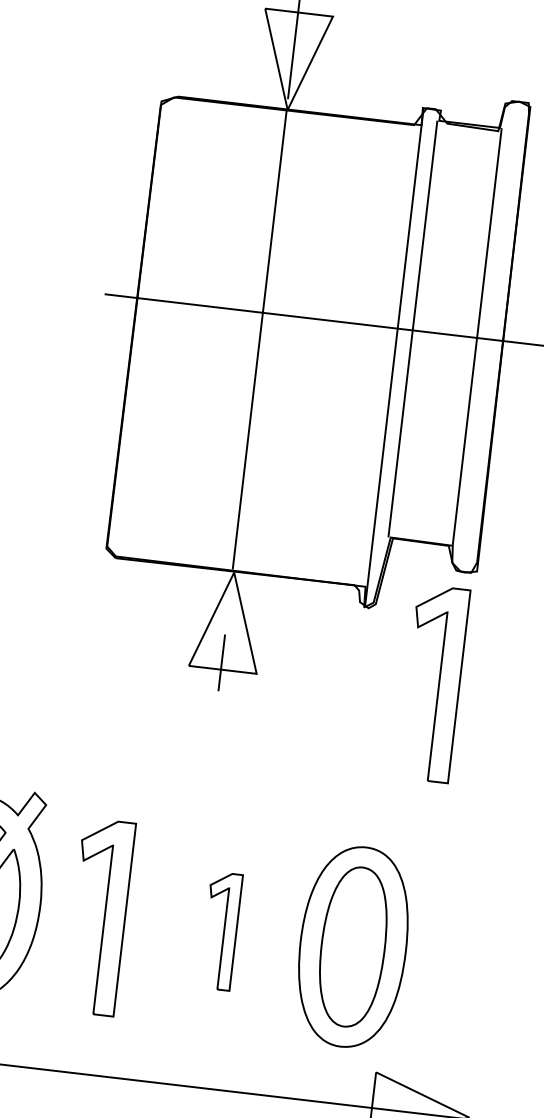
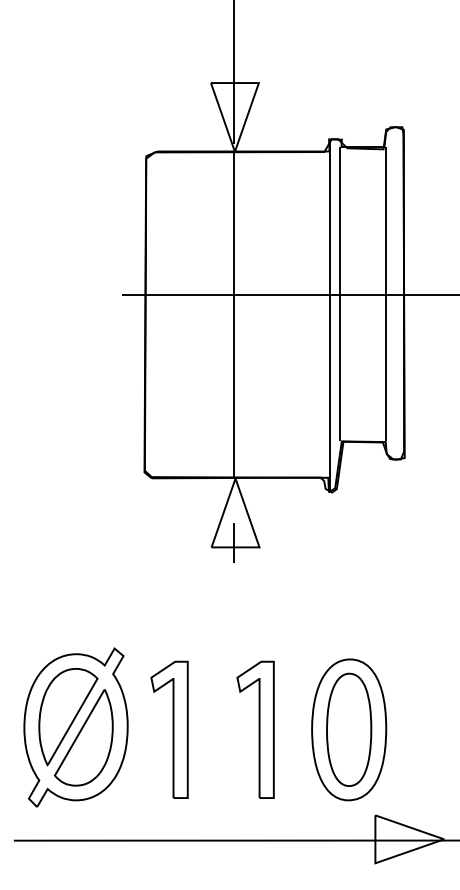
part: (433, 683) -> (383, 539), removed
part: (220, 930) -> (255, 729), size x1.67

